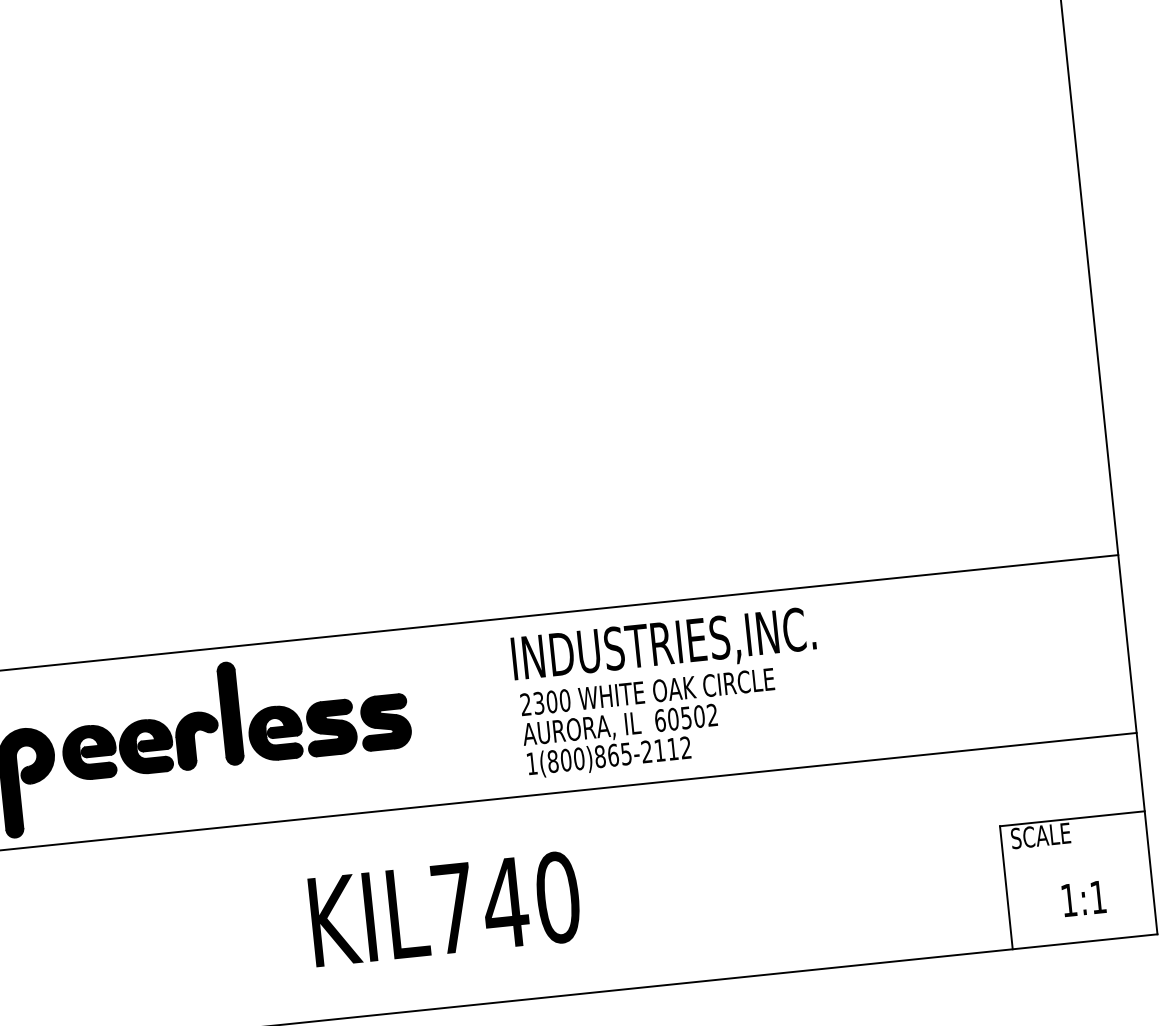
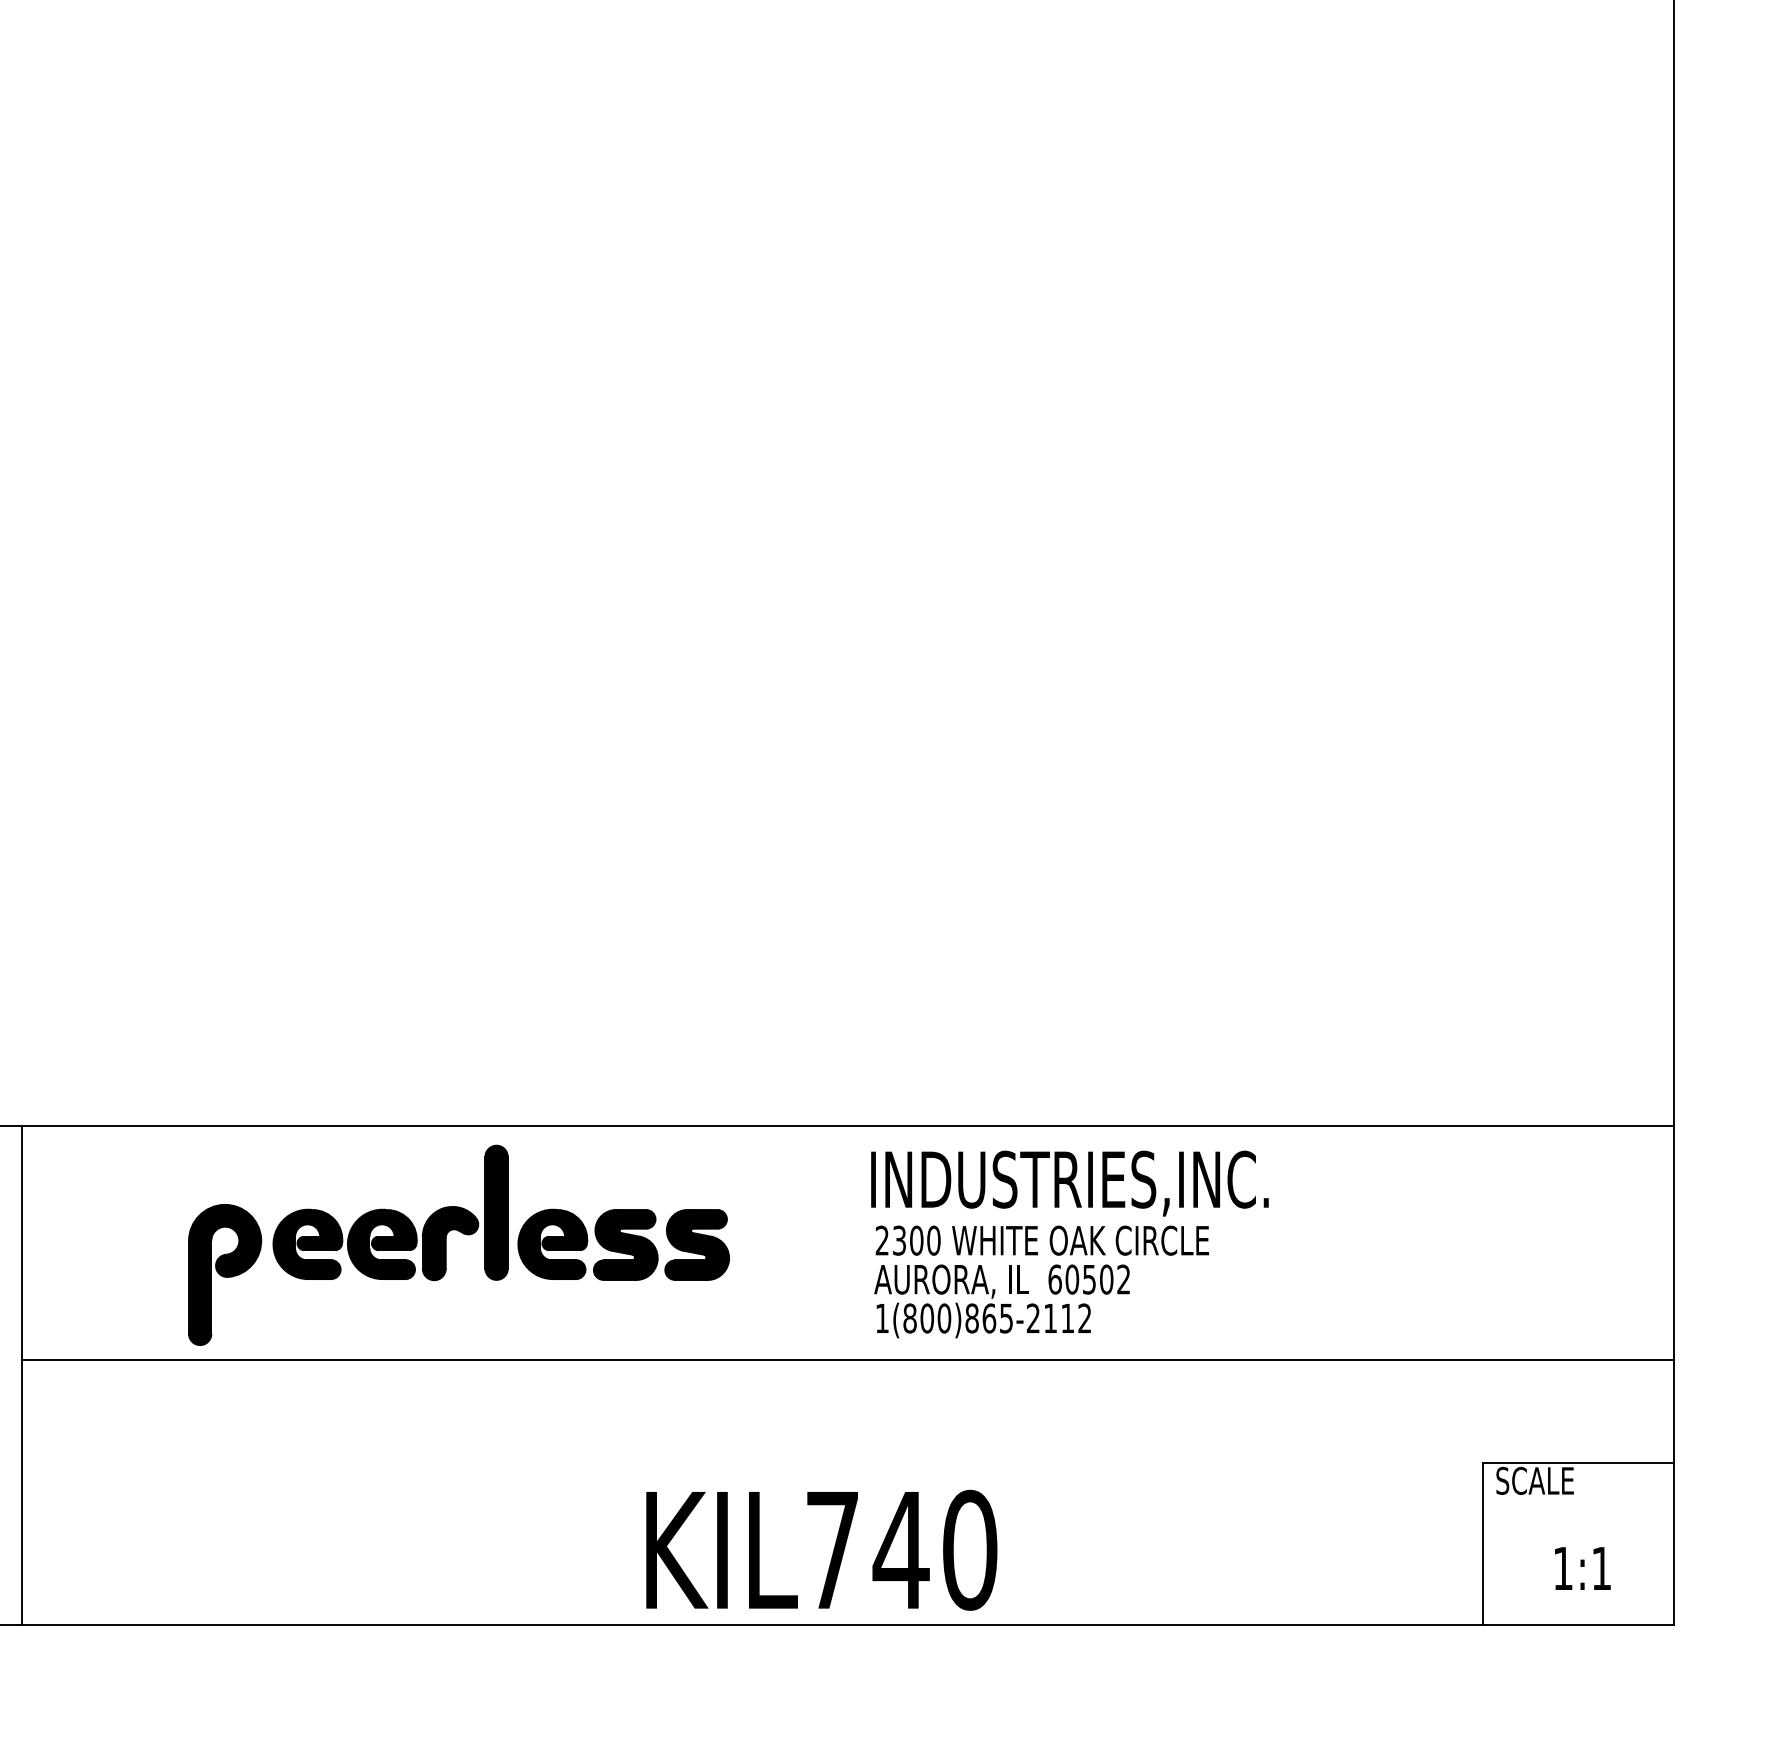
text: (444, 908) -> (821, 1549), moved

